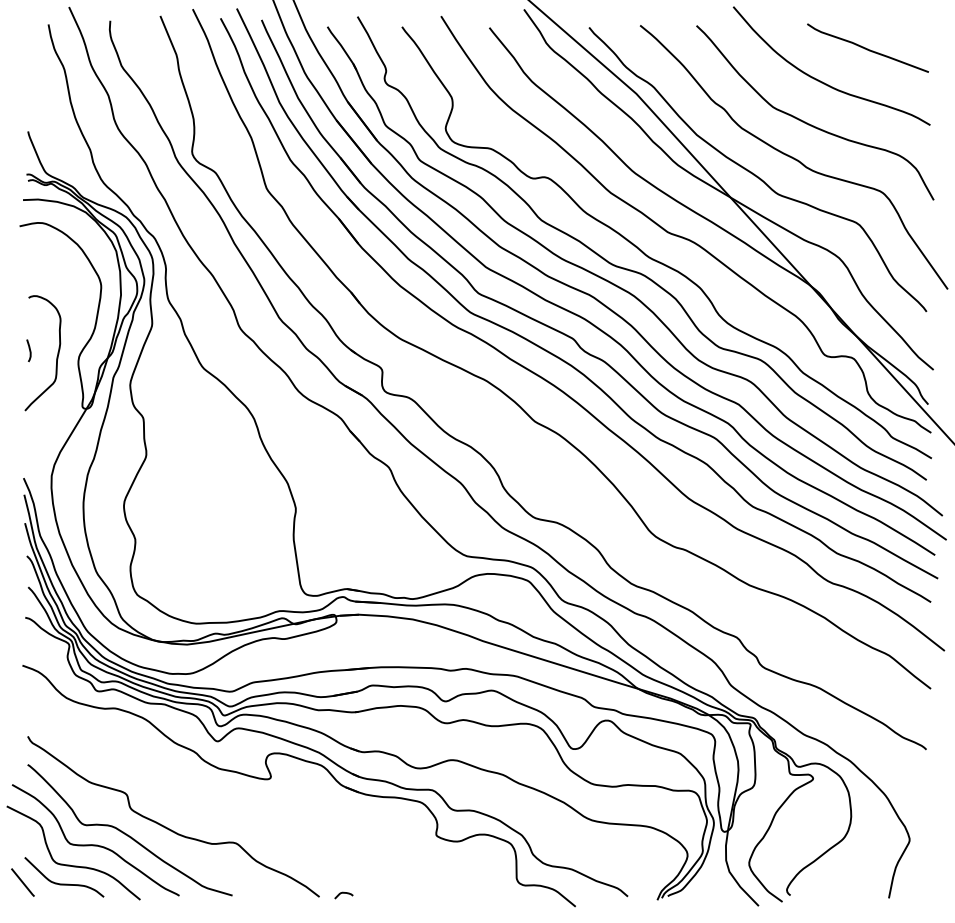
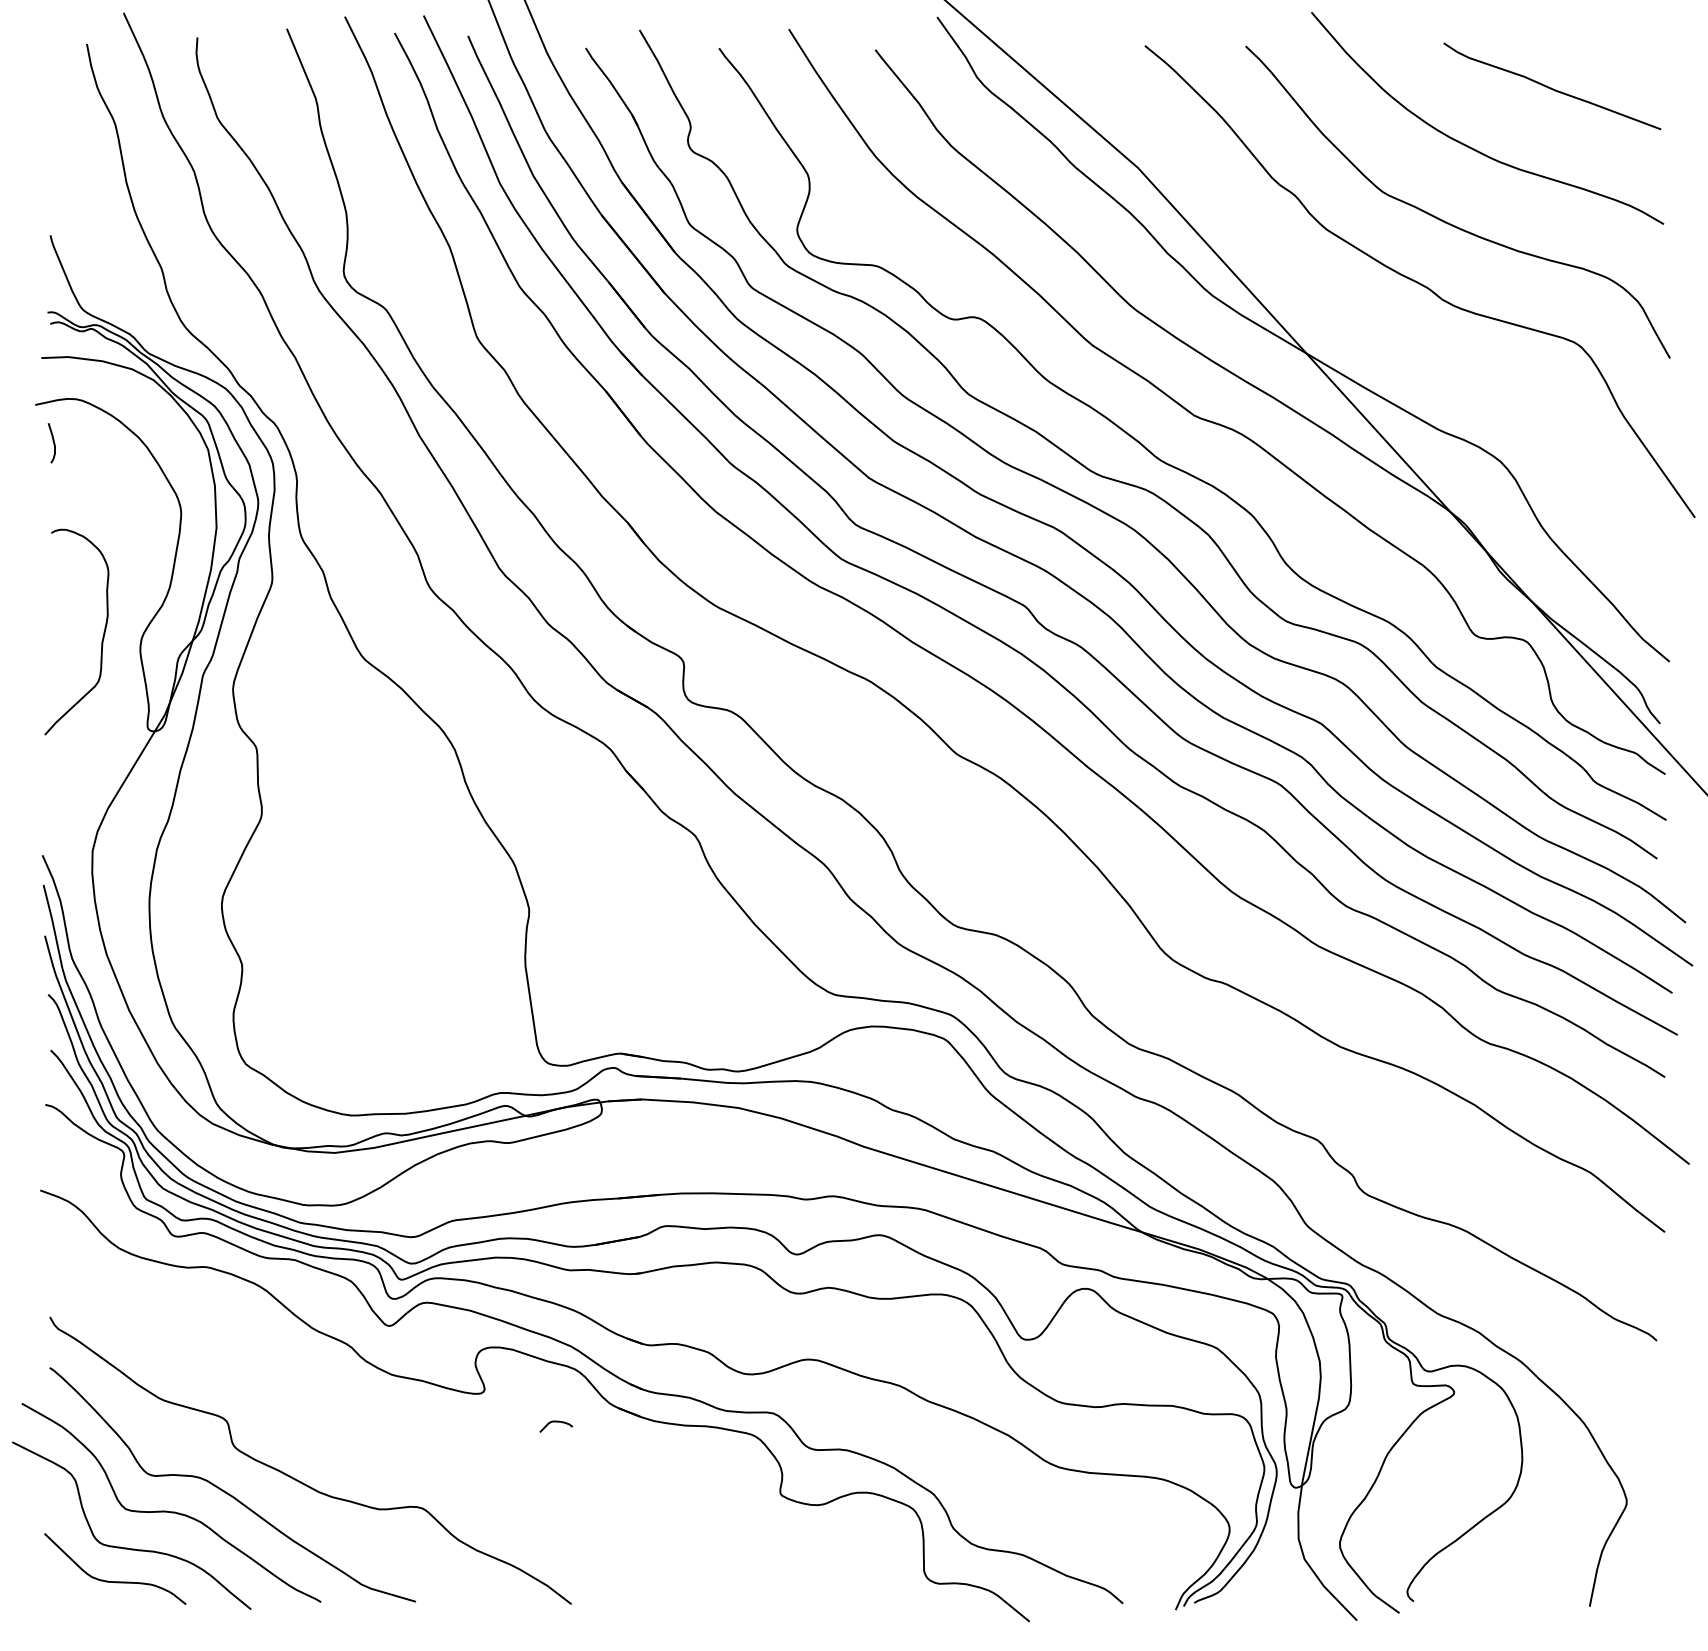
curve: (754, 173) -> (1349, 310), removed
curve: (29, 350) -> (52, 442), moved
line: (22, 882) -> (40, 1578), removed
curve: (343, 893) -> (555, 1422), moved

